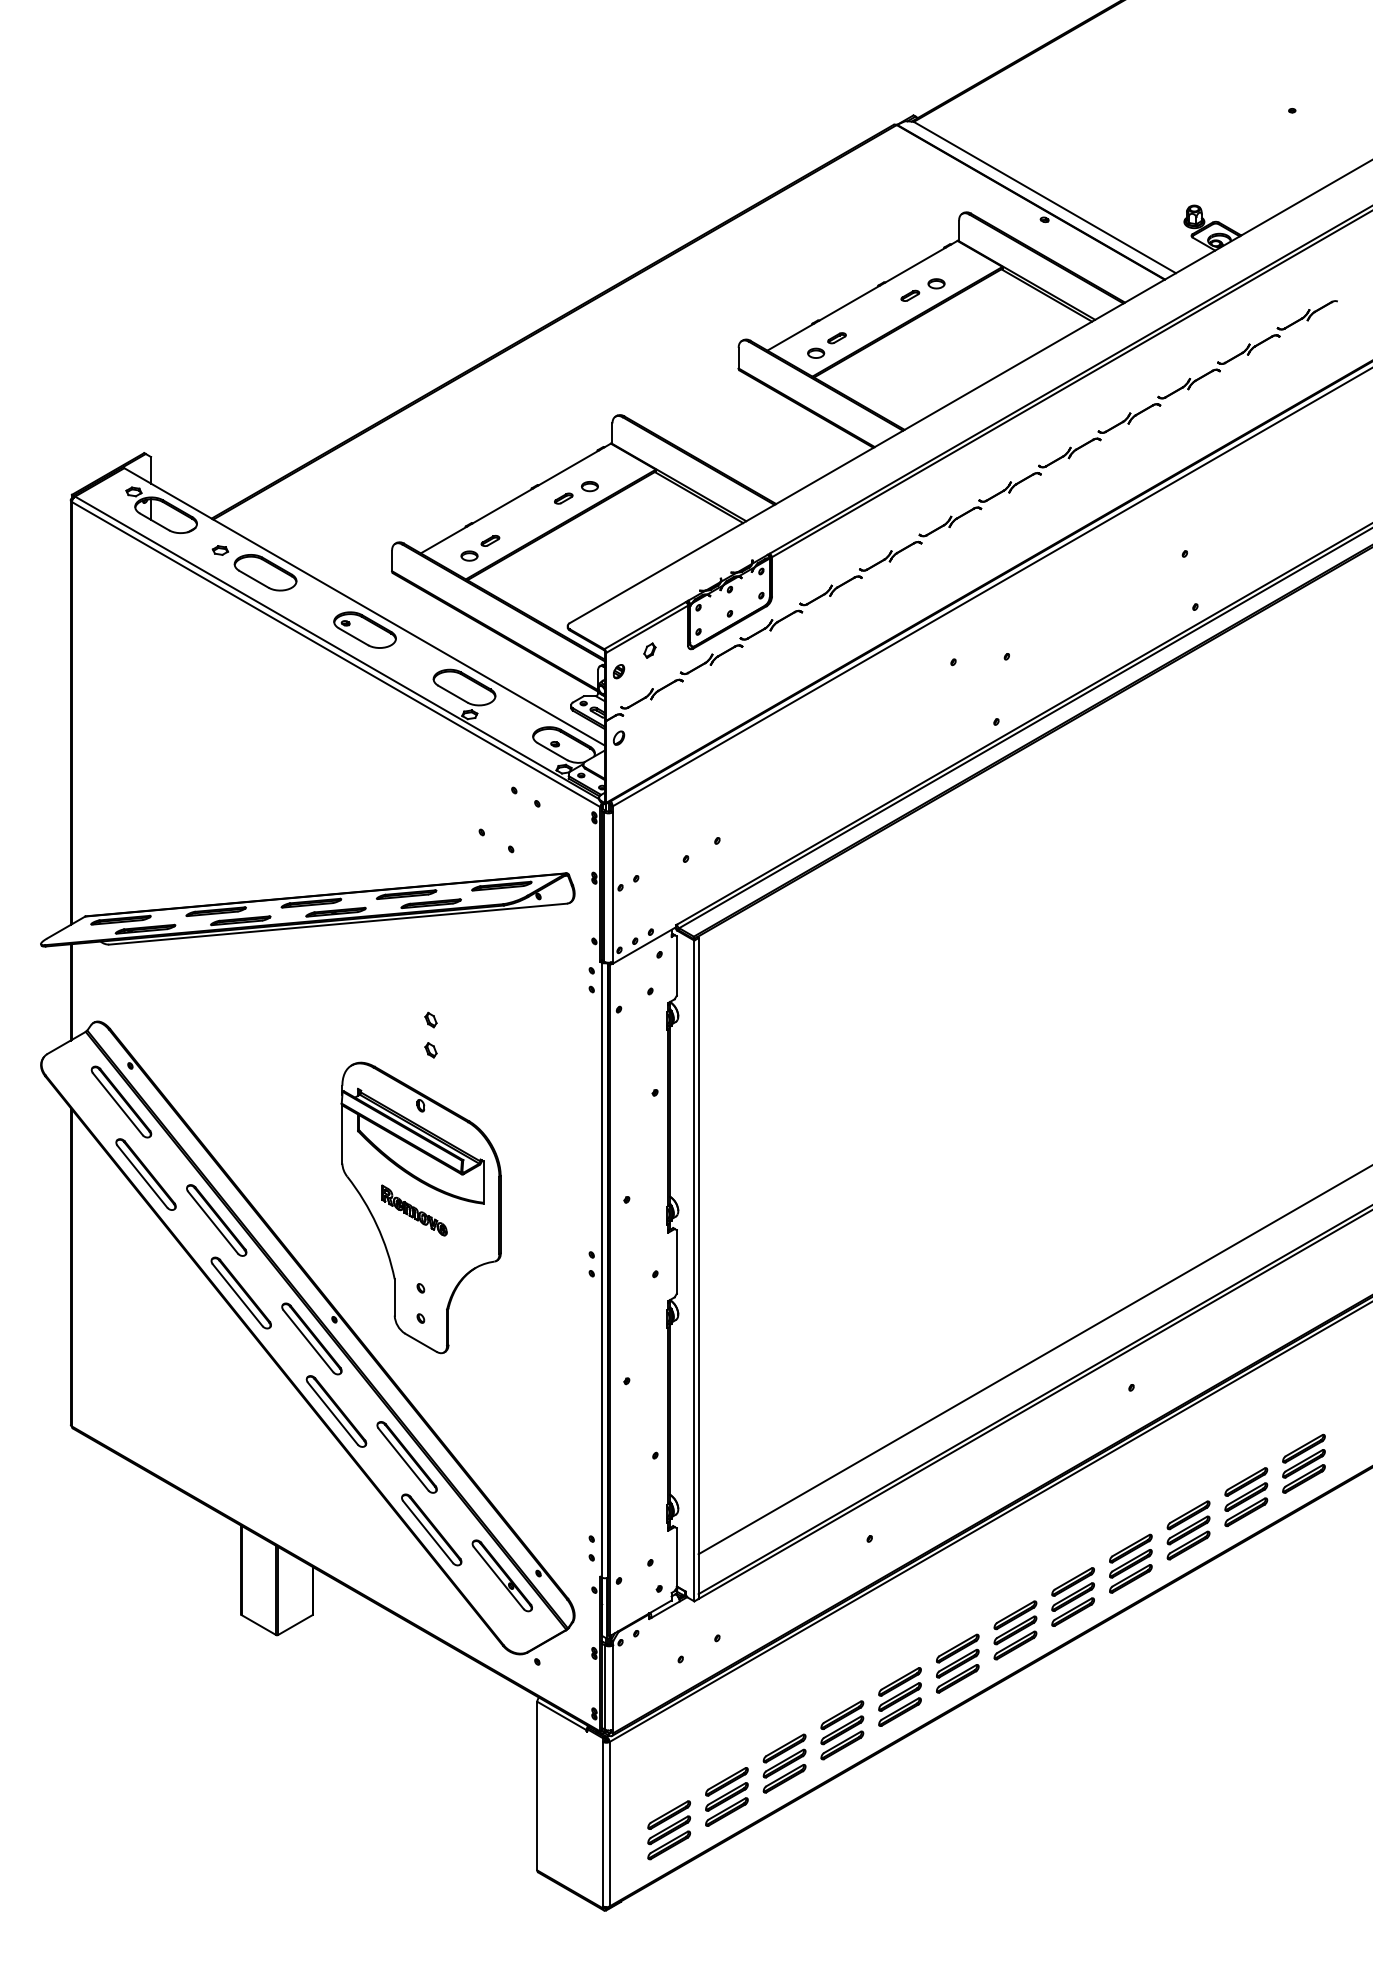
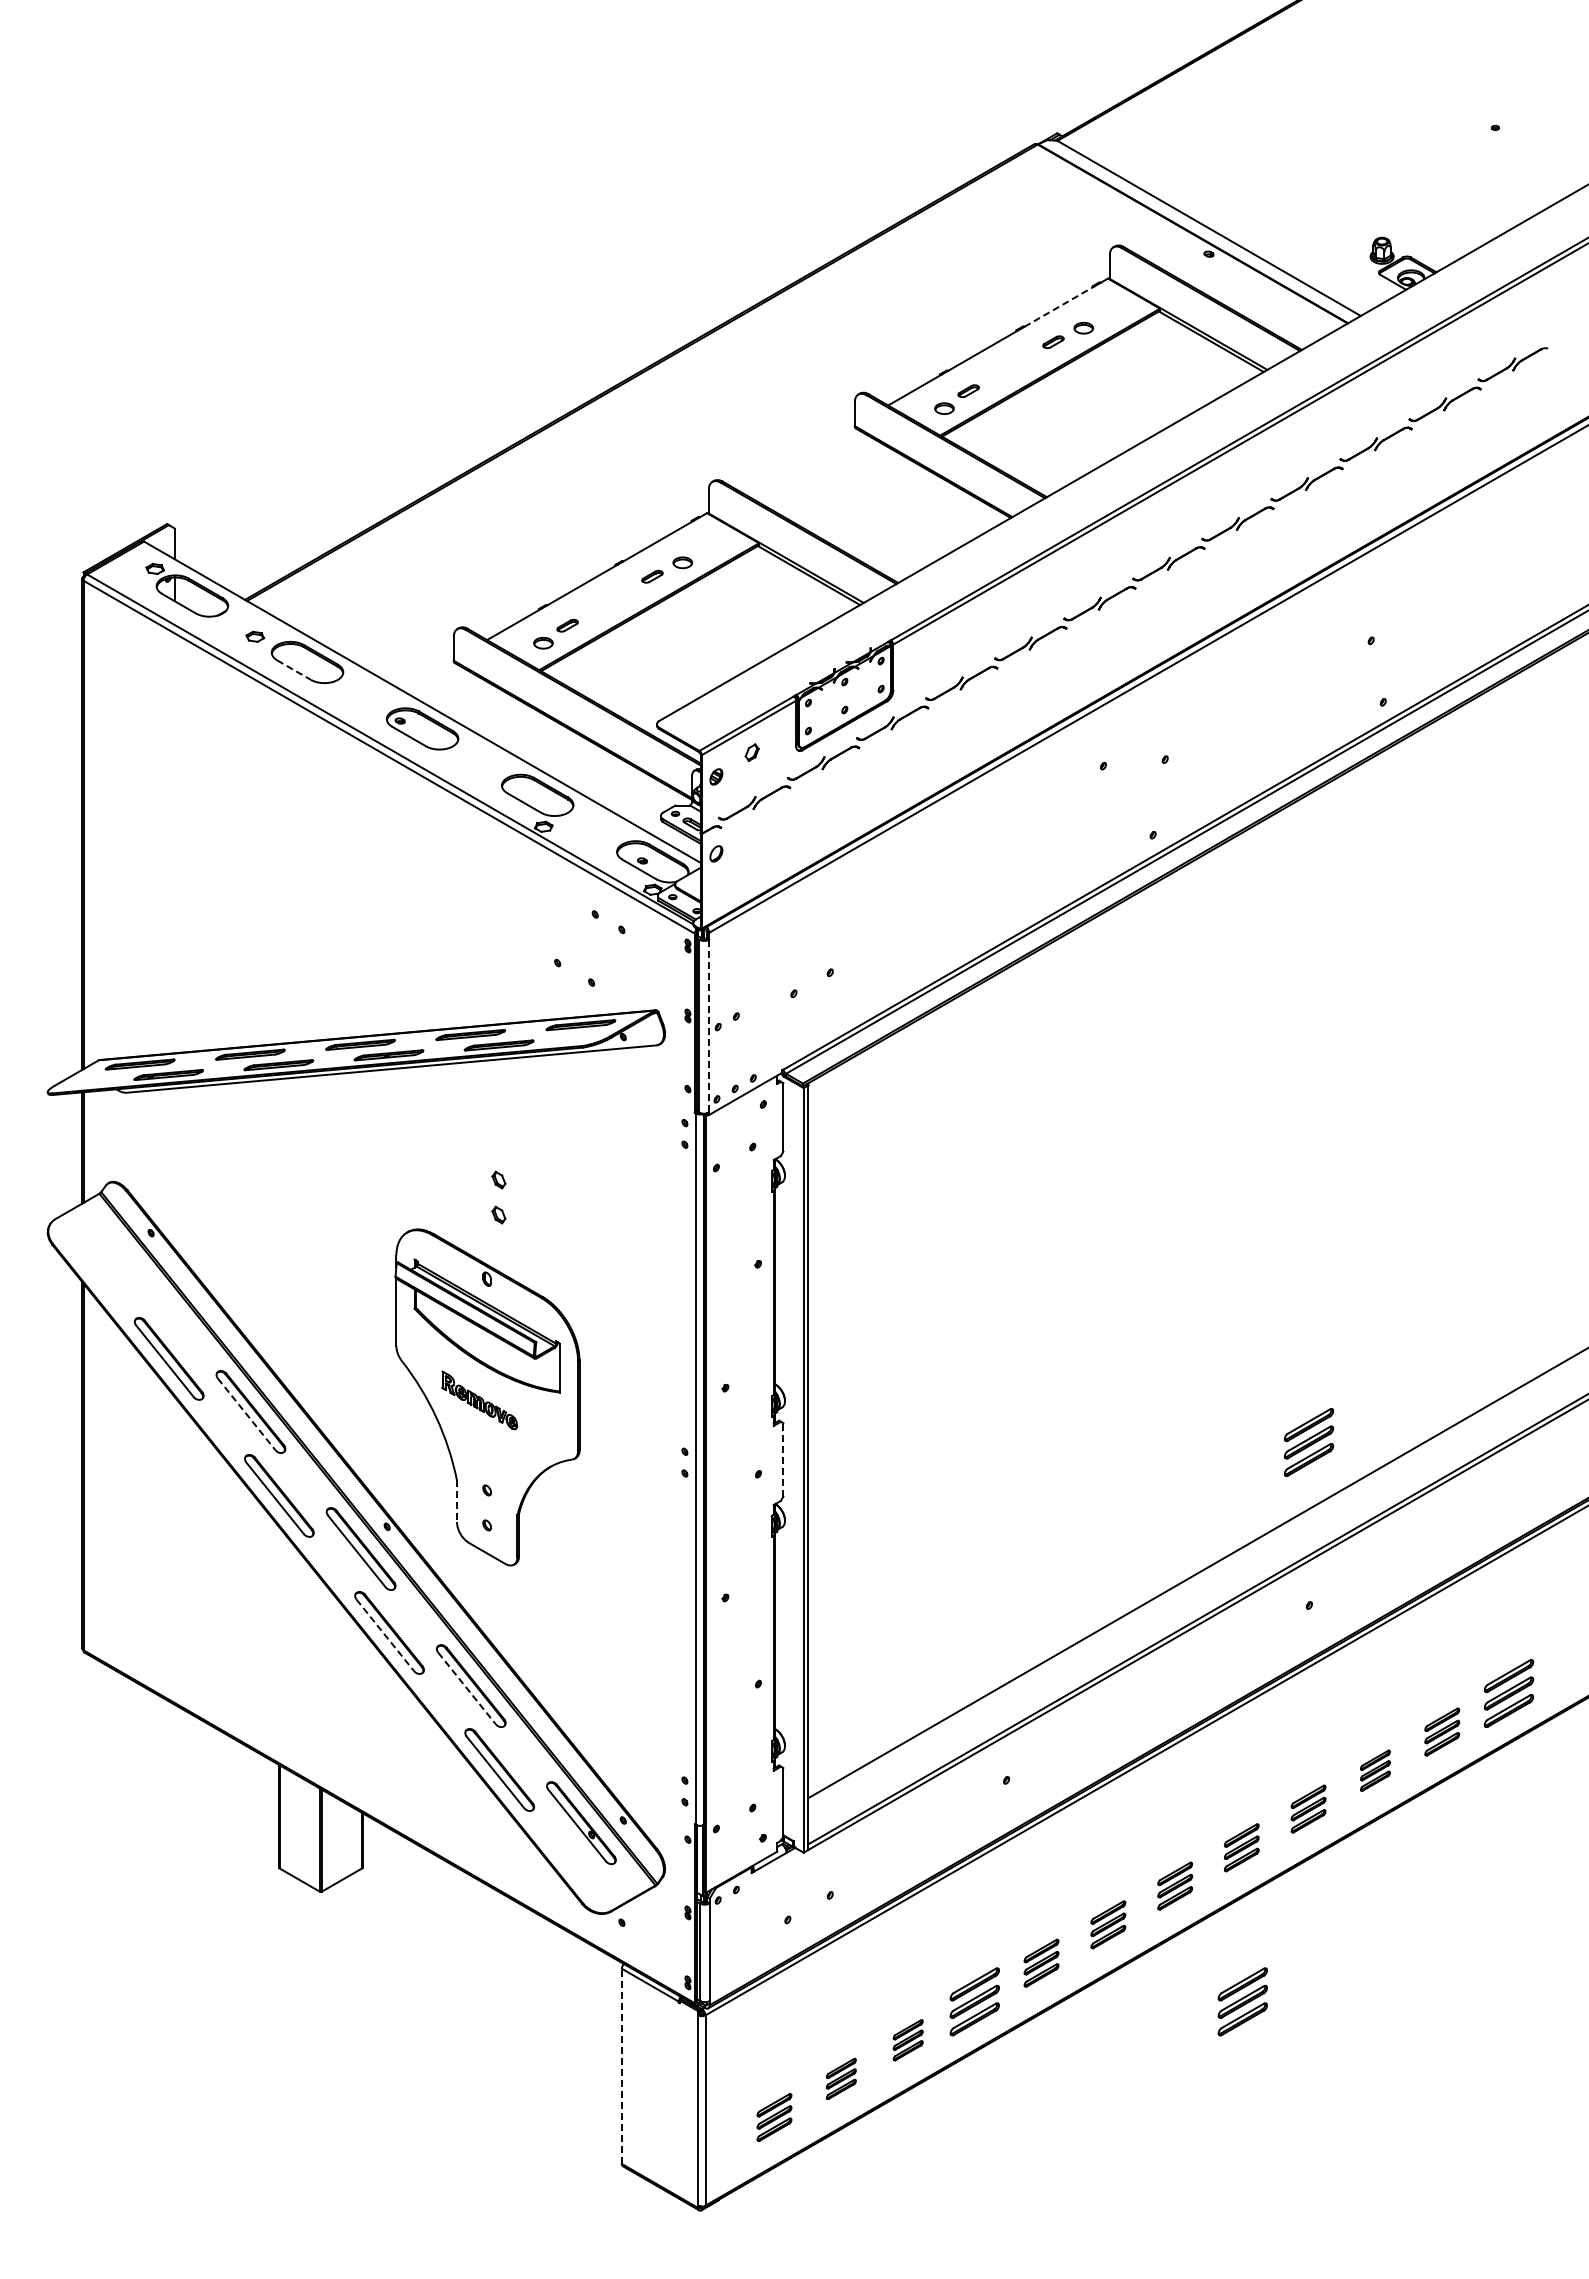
line: (915, 265) -> (1059, 306), solid -> dashed
line: (254, 579) -> (294, 670), solid -> dashed
line: (613, 887) -> (709, 1026), solid -> dashed
part: (121, 1101) -> (140, 1274), removed
line: (213, 1222) -> (247, 1414), solid -> dashed
part: (1130, 1246) -> (1308, 1442), added
line: (676, 1261) -> (783, 1459), solid -> dashed
line: (394, 1297) -> (456, 1500), solid -> dashed
line: (333, 1413) -> (385, 1635), solid -> dashed
line: (403, 1459) -> (467, 1688), solid -> dashed
part: (1246, 1496) -> (1442, 1731), size x0.7
part: (1188, 1530) -> (1375, 1770), size x0.6
part: (1130, 1563) -> (1308, 1808), size x0.7
part: (1072, 1596) -> (1241, 1847), size x0.7
part: (1015, 1629) -> (1175, 1885), size x0.7
part: (957, 1663) -> (1108, 1924), size x0.7
part: (899, 1696) -> (1041, 1962), size x0.7
part: (1073, 1730) -> (1242, 2001), added
part: (785, 1762) -> (908, 2039), size x0.6
line: (536, 1786) -> (621, 2066), solid -> dashed
part: (727, 1796) -> (841, 2078), size x0.6
part: (669, 1830) -> (774, 2117), size x0.7

